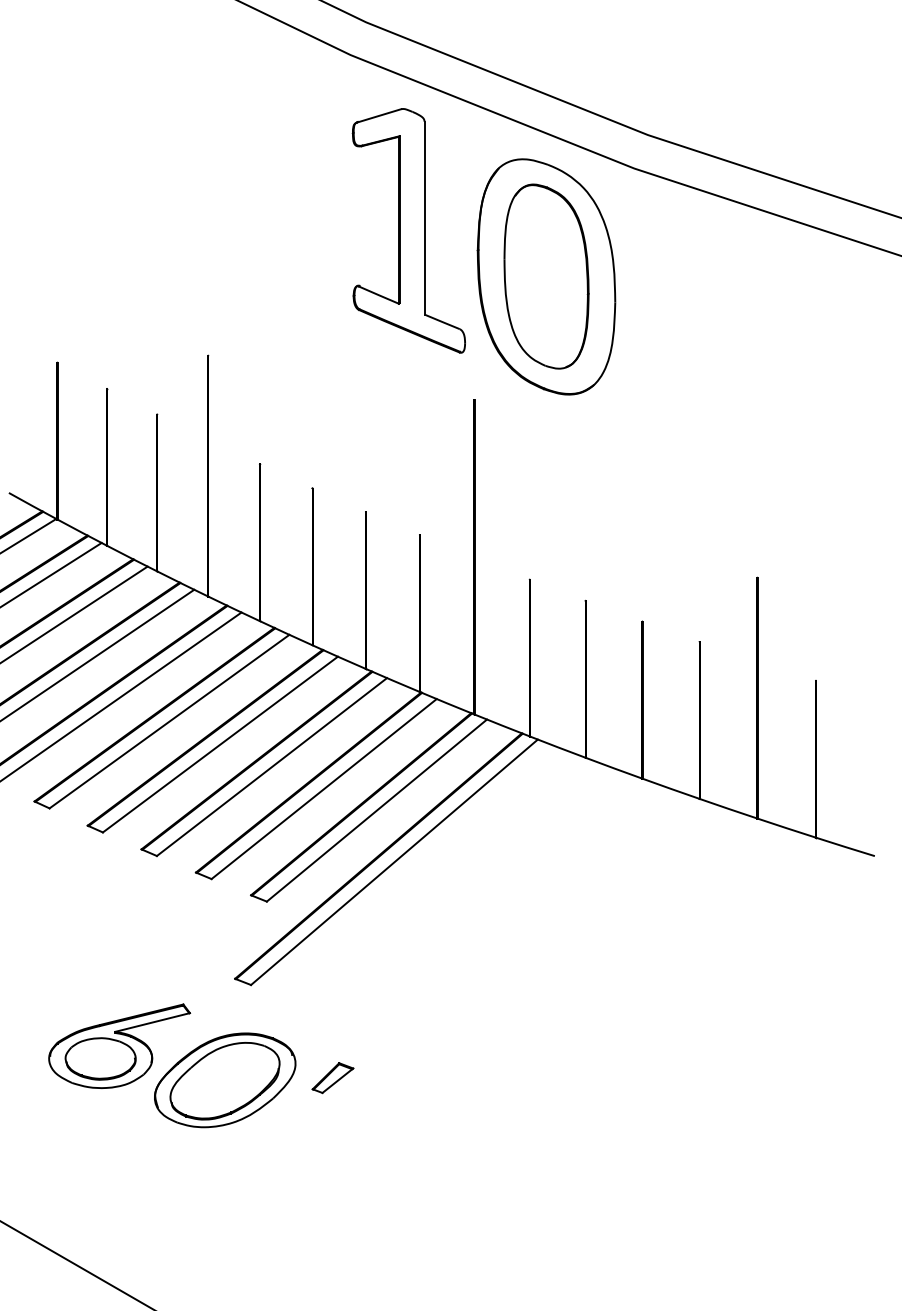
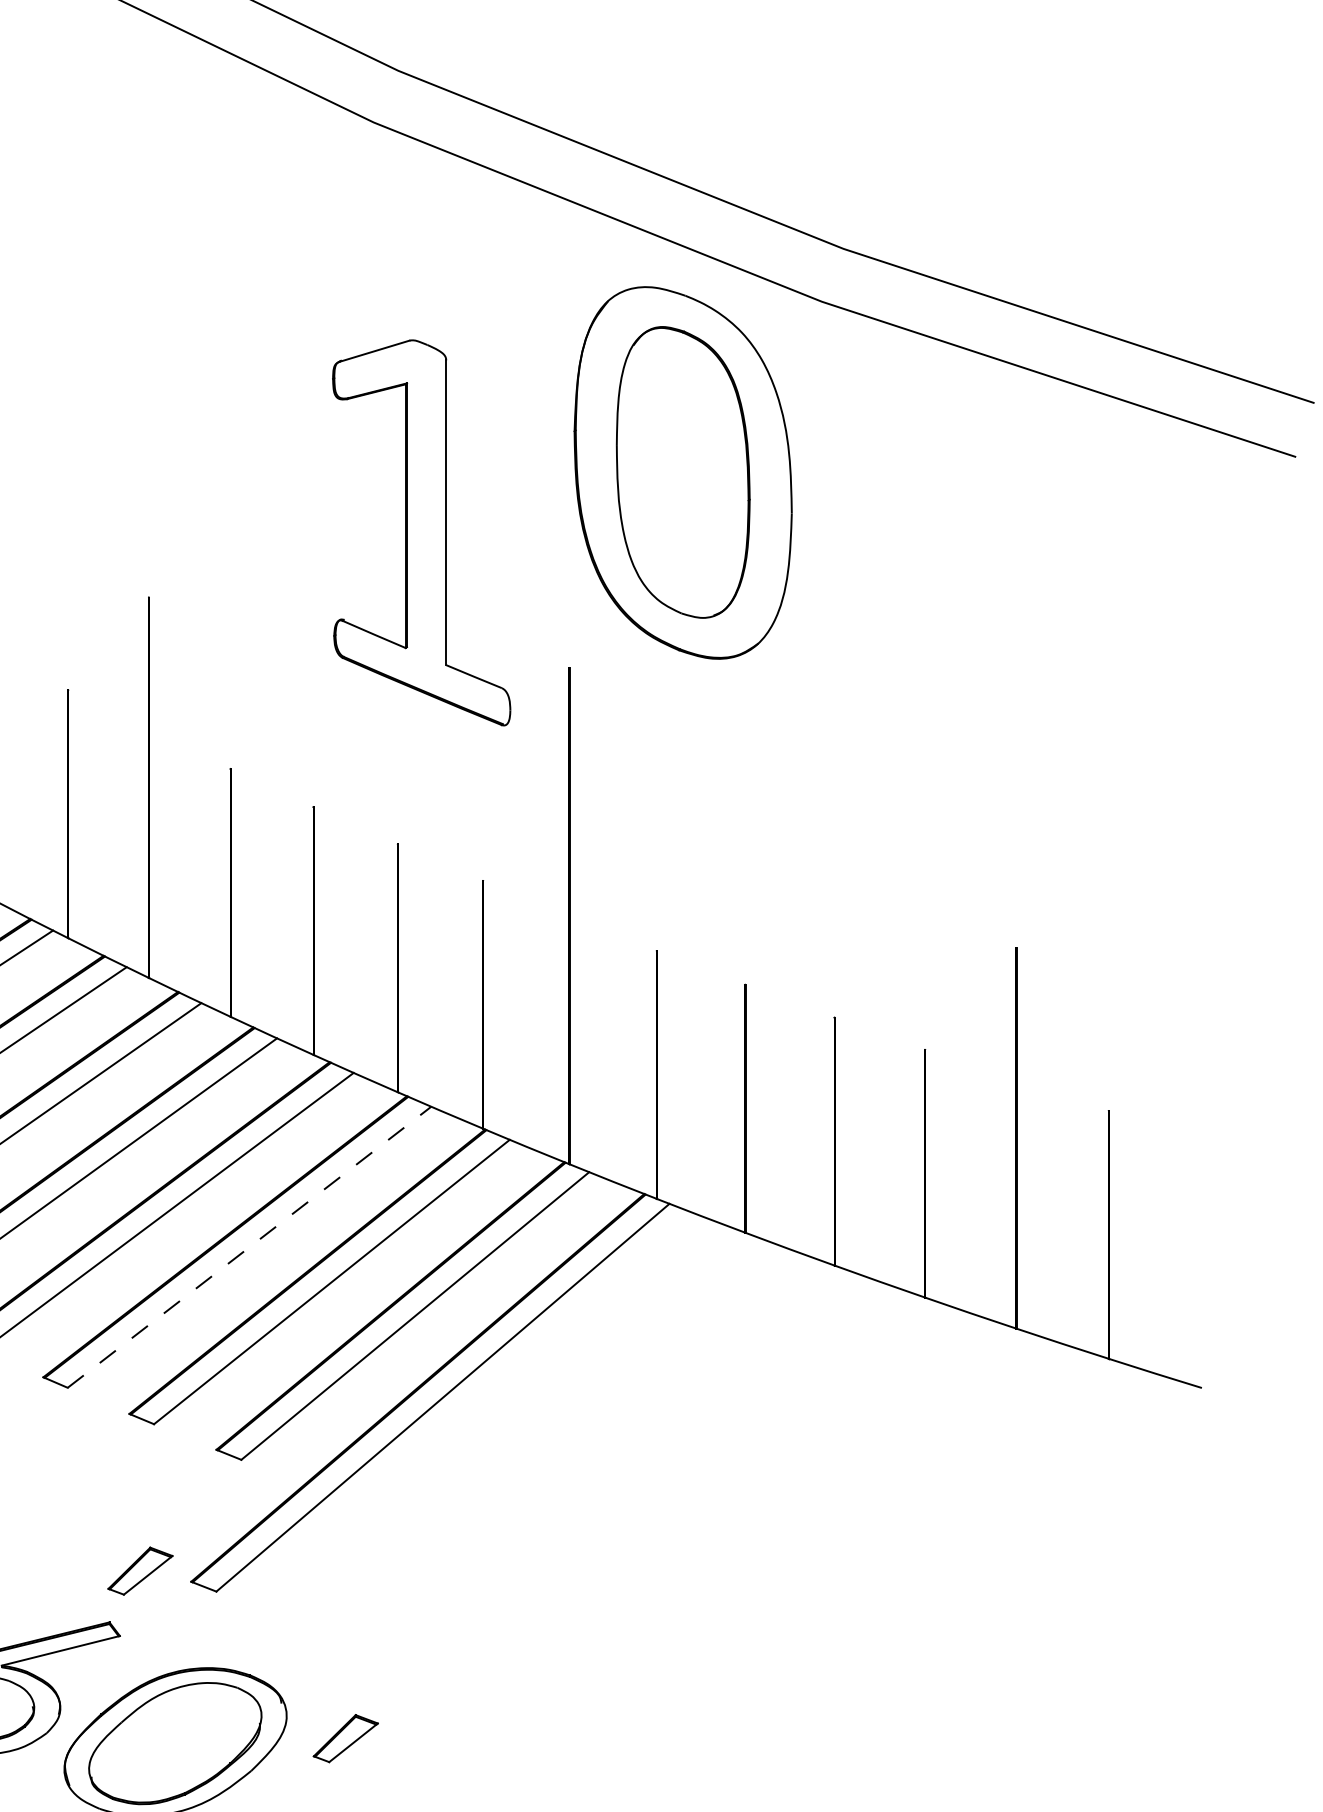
part: (408, 230) -> (420, 532), moved
line: (272, 766) -> (250, 1246), solid -> dashed
part: (202, 972) -> (139, 1571), added

